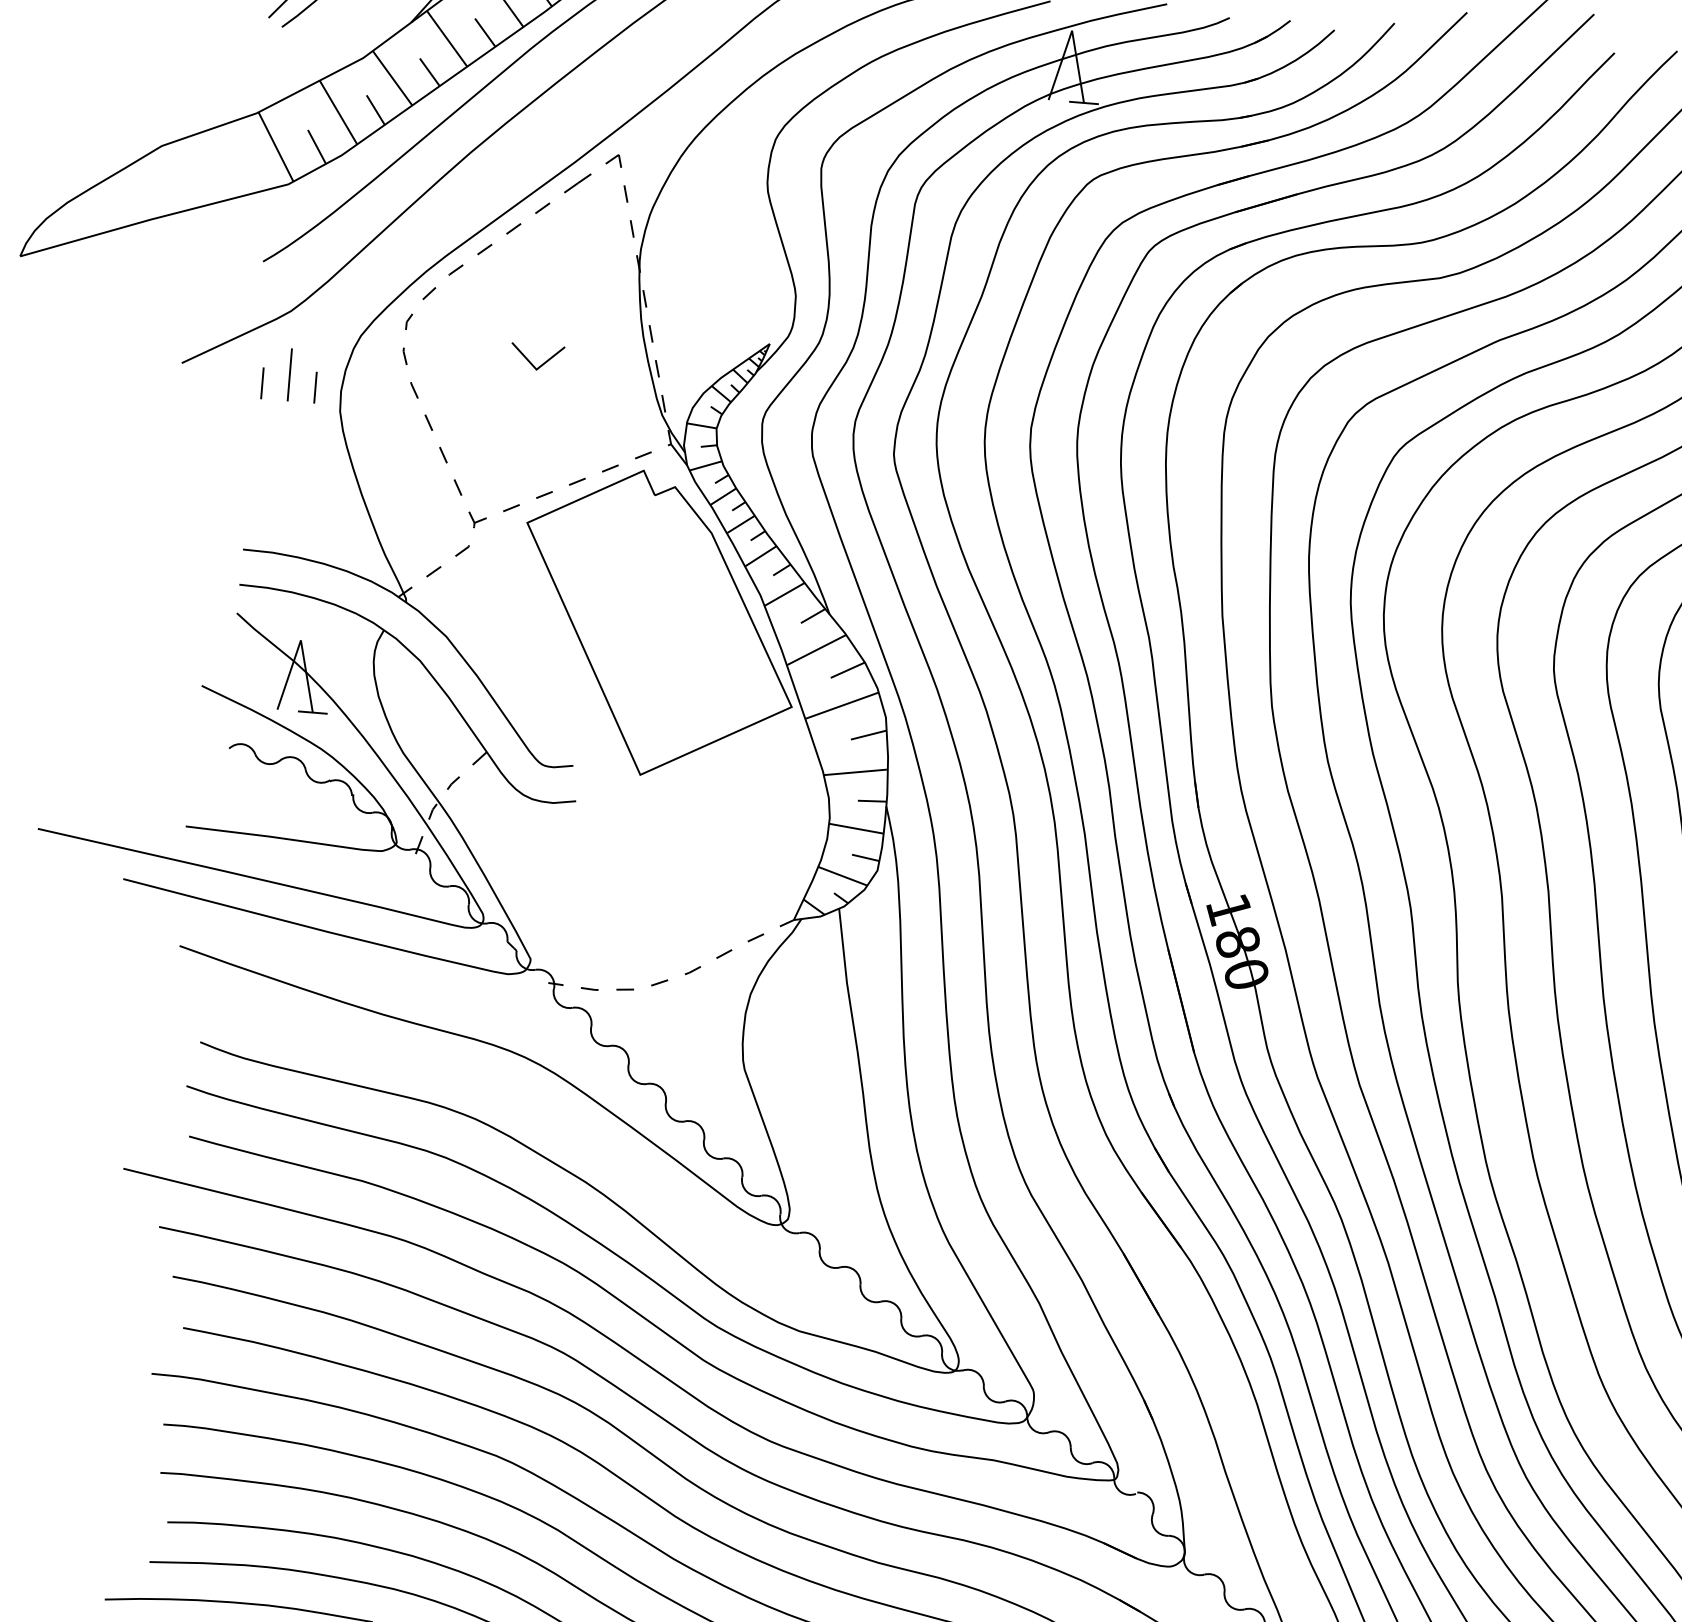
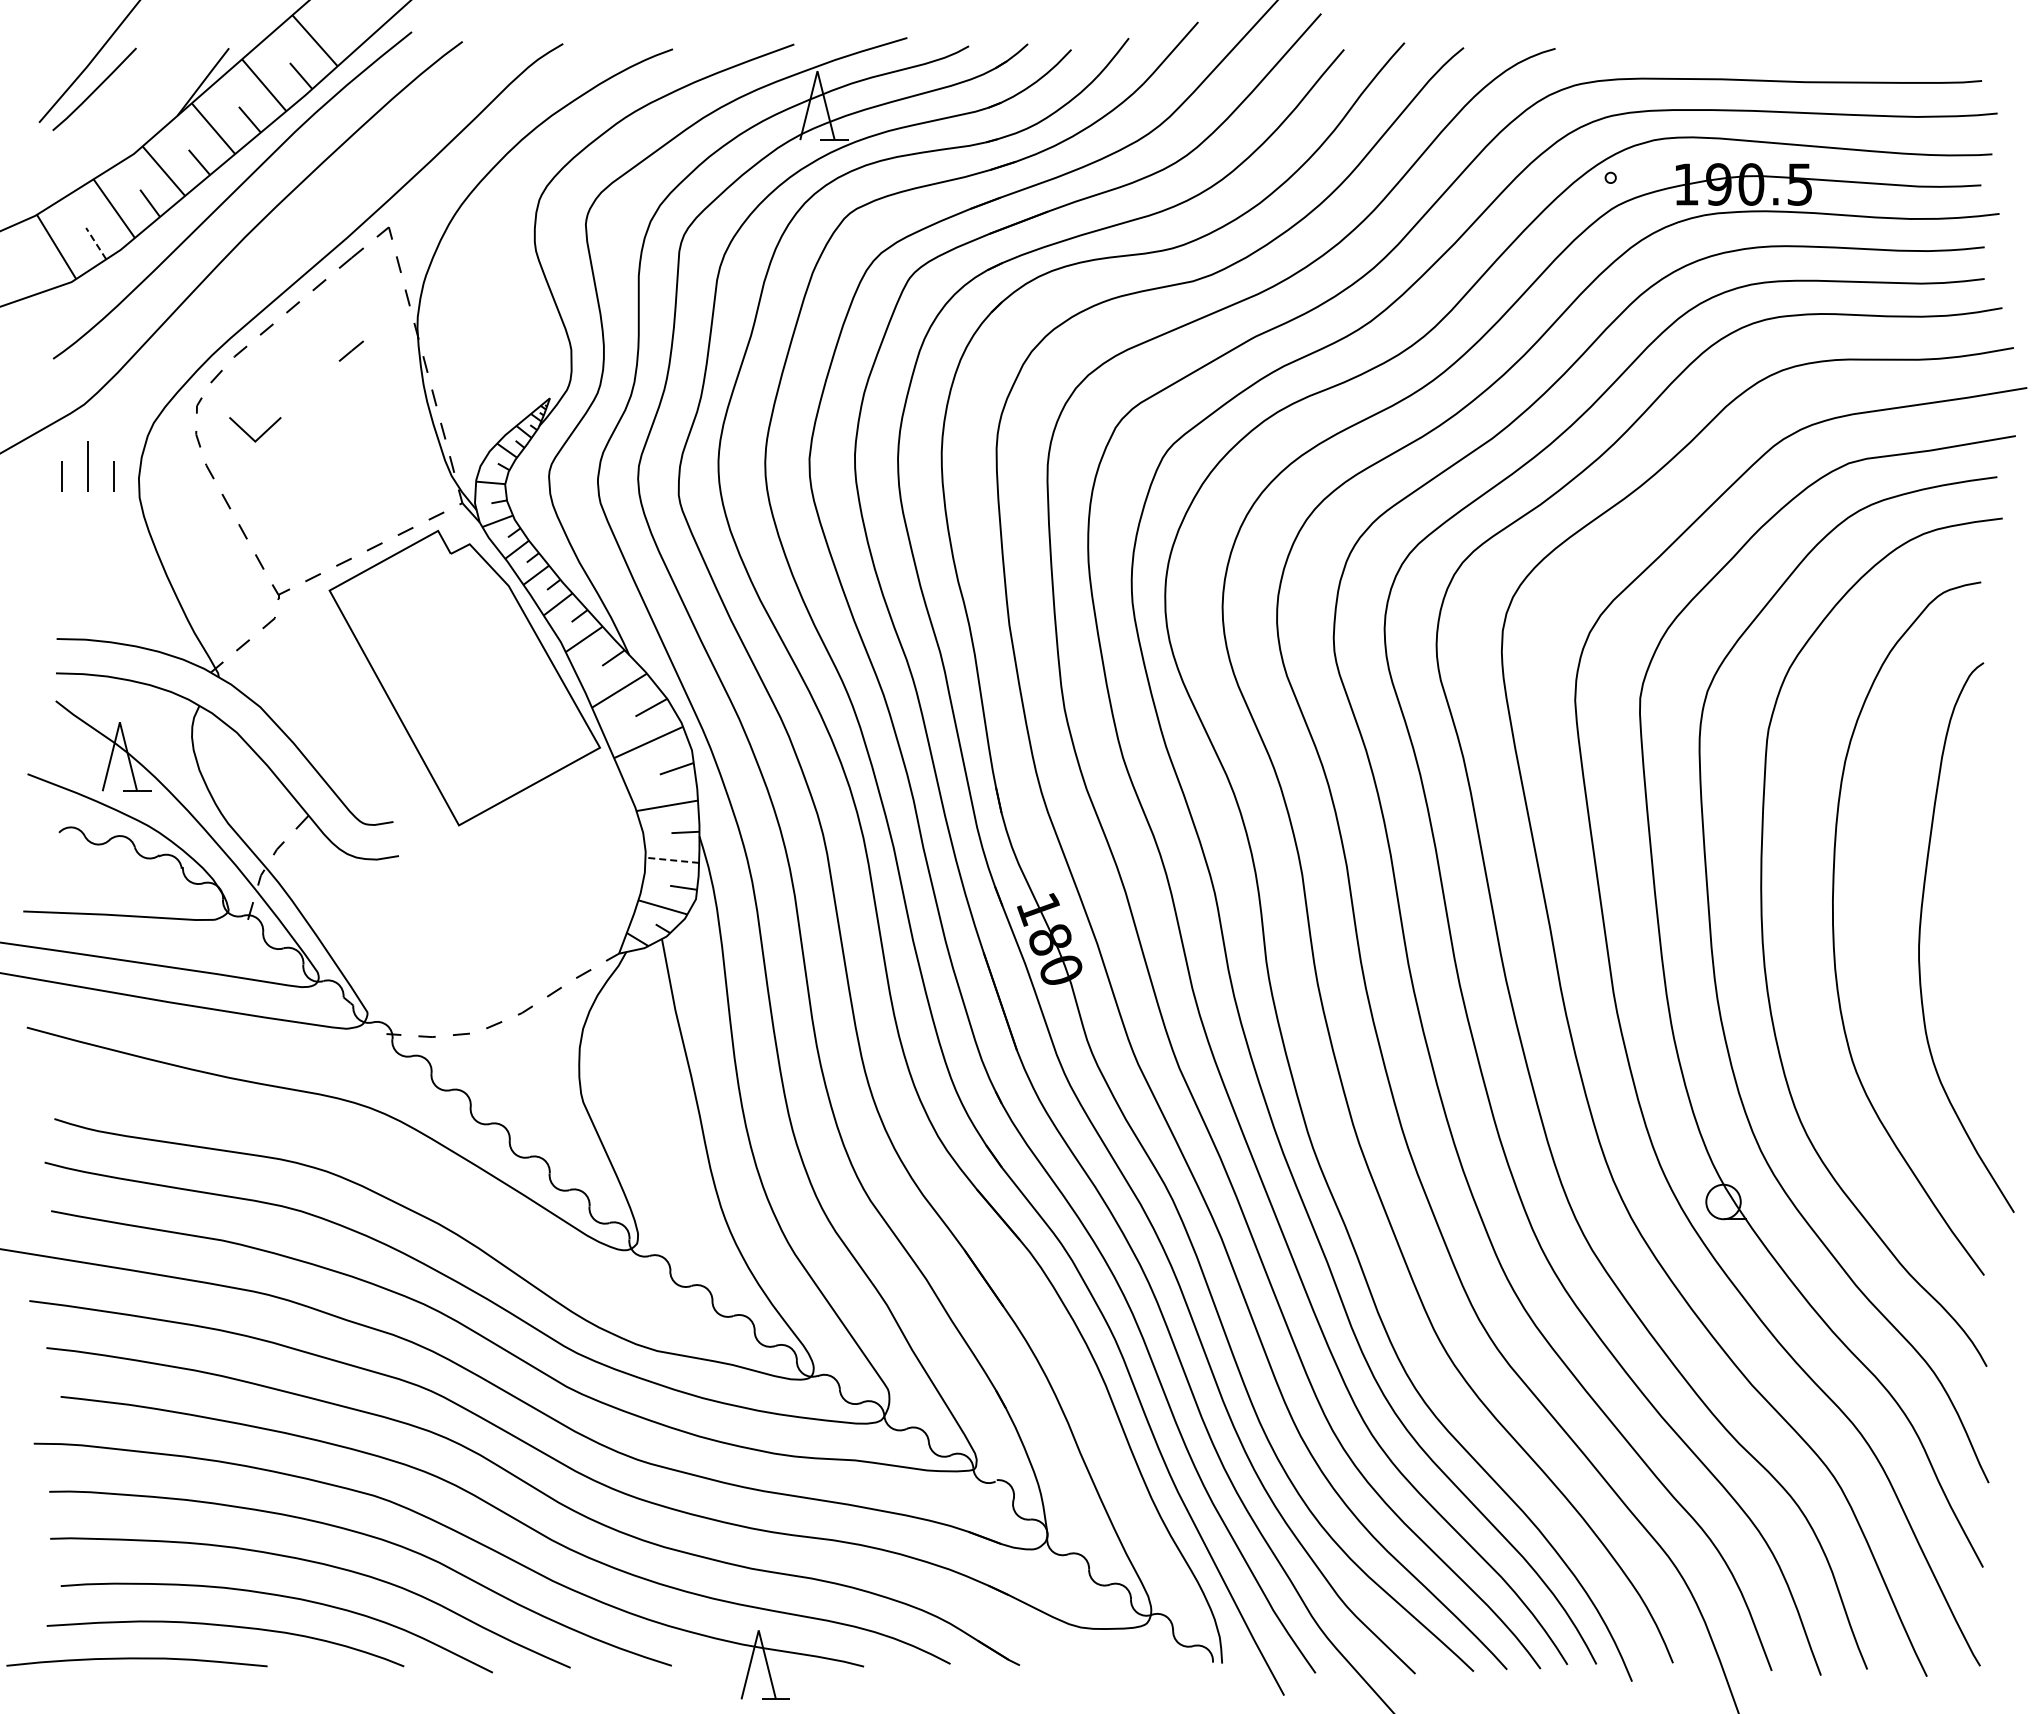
line: (317, 146) -> (96, 243), solid -> dashed
line: (569, 278) -> (350, 350), added
part: (531, 361) -> (249, 434), moved
line: (856, 828) -> (672, 860), solid -> dashed

